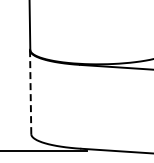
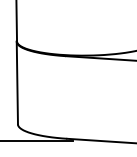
line: (30, 92) -> (17, 83), dashed -> solid

